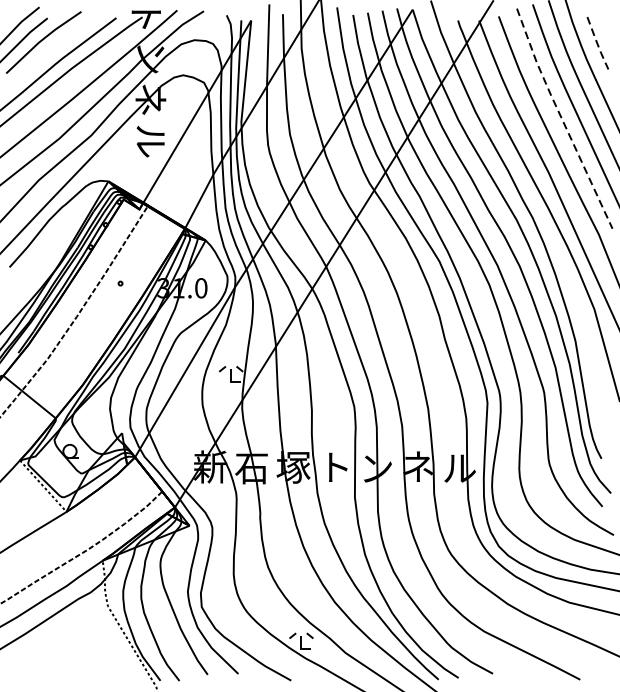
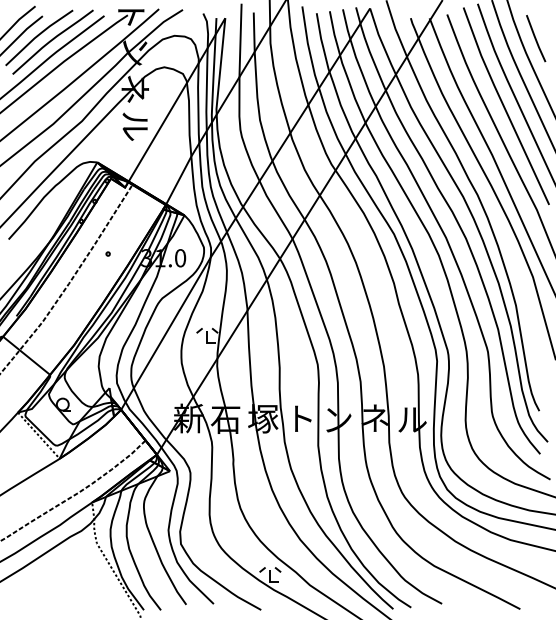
line: (597, 44) -> (535, 39), dashed -> solid
curve: (58, 45) -> (52, 40), added
line: (561, 119) -> (503, 106), dashed -> solid

